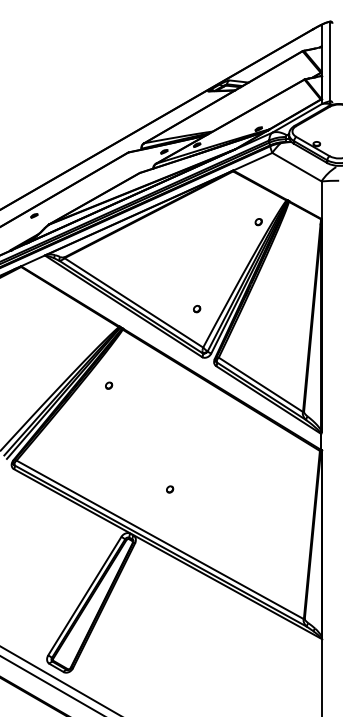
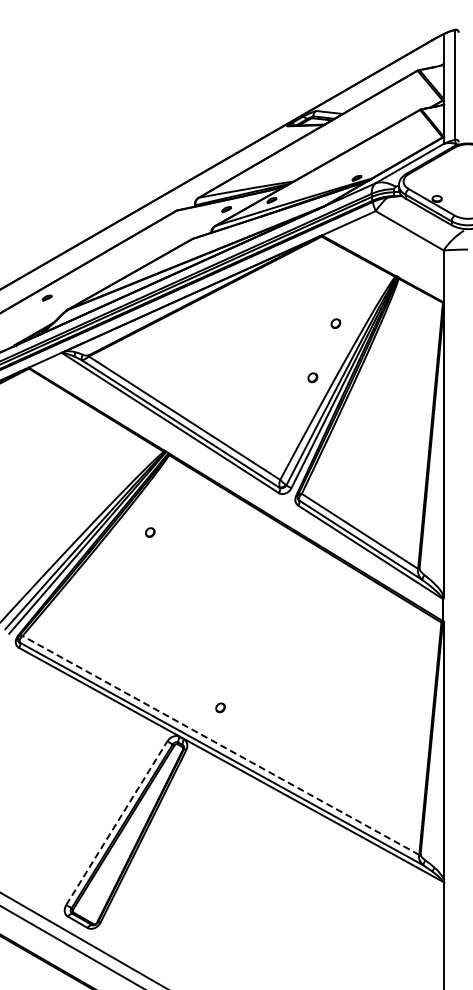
part: (258, 221) -> (335, 323), moved
part: (196, 308) -> (312, 377), moved
part: (170, 489) -> (220, 707), moved
line: (159, 539) -> (220, 745), solid -> dashed
line: (85, 595) -> (117, 822), solid -> dashed

